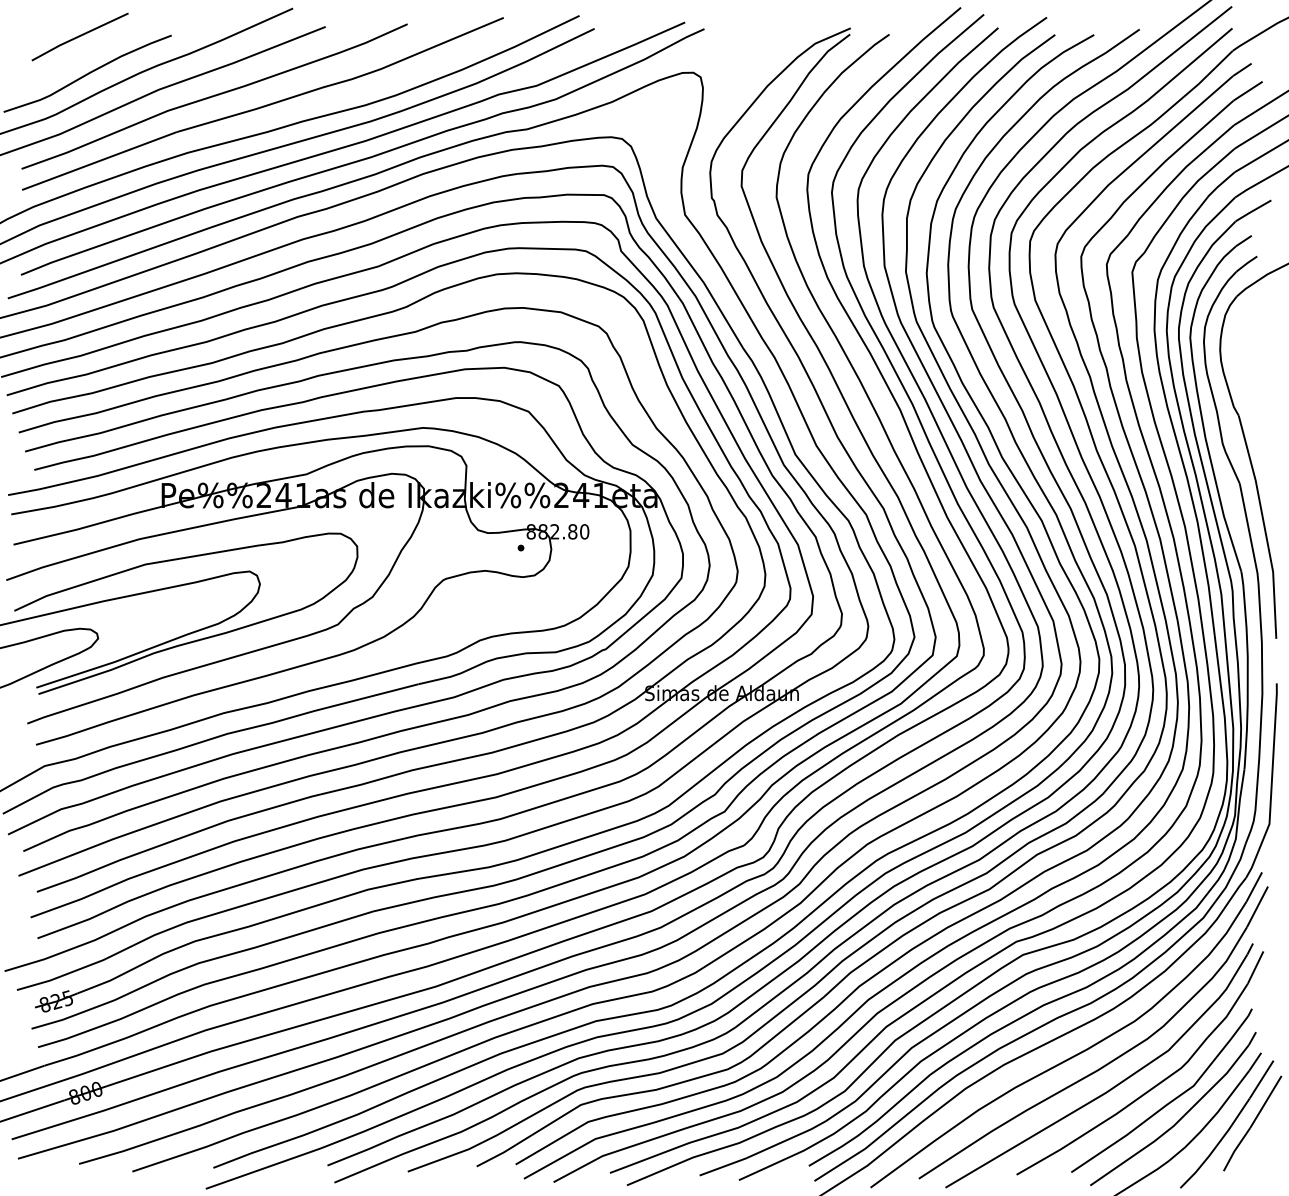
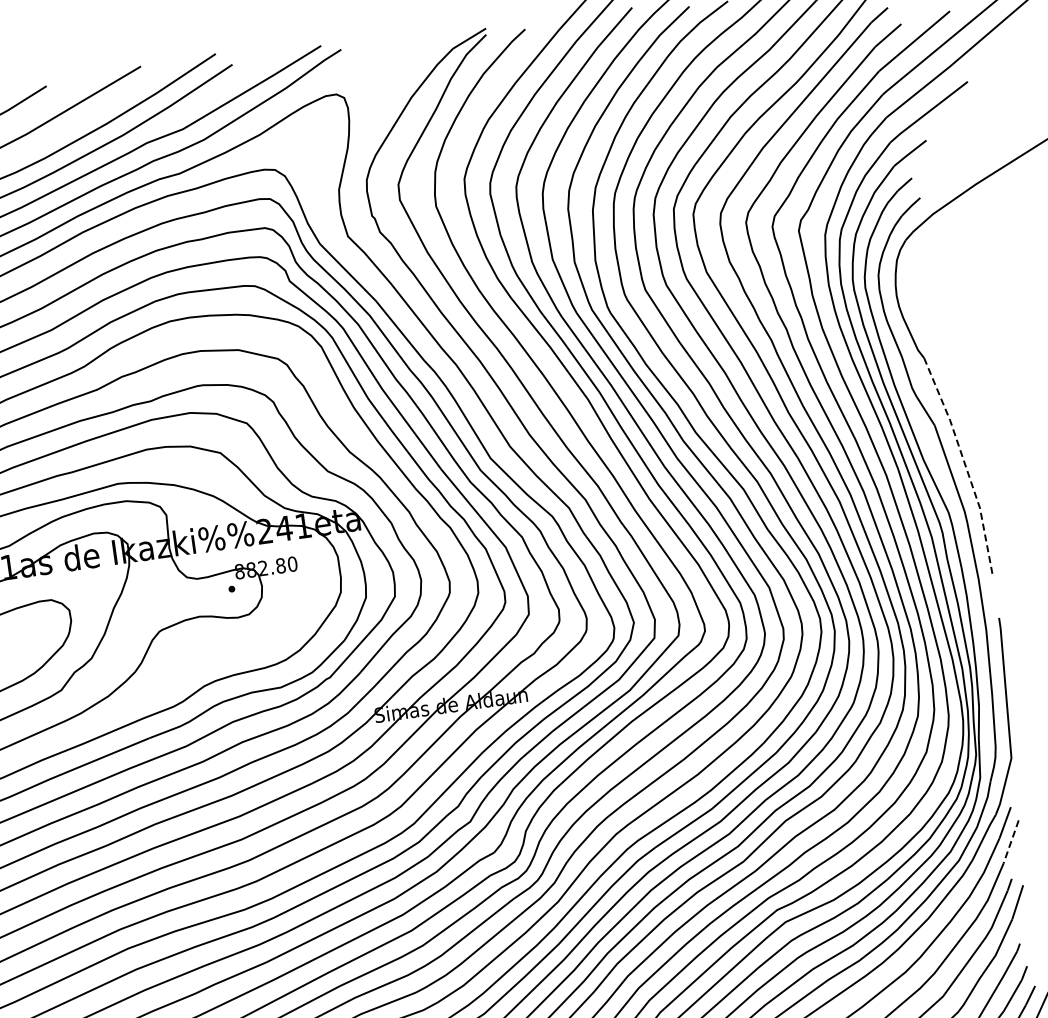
line: (1264, 526) -> (965, 464), solid -> dashed
line: (1257, 906) -> (1011, 841), solid -> dashed

